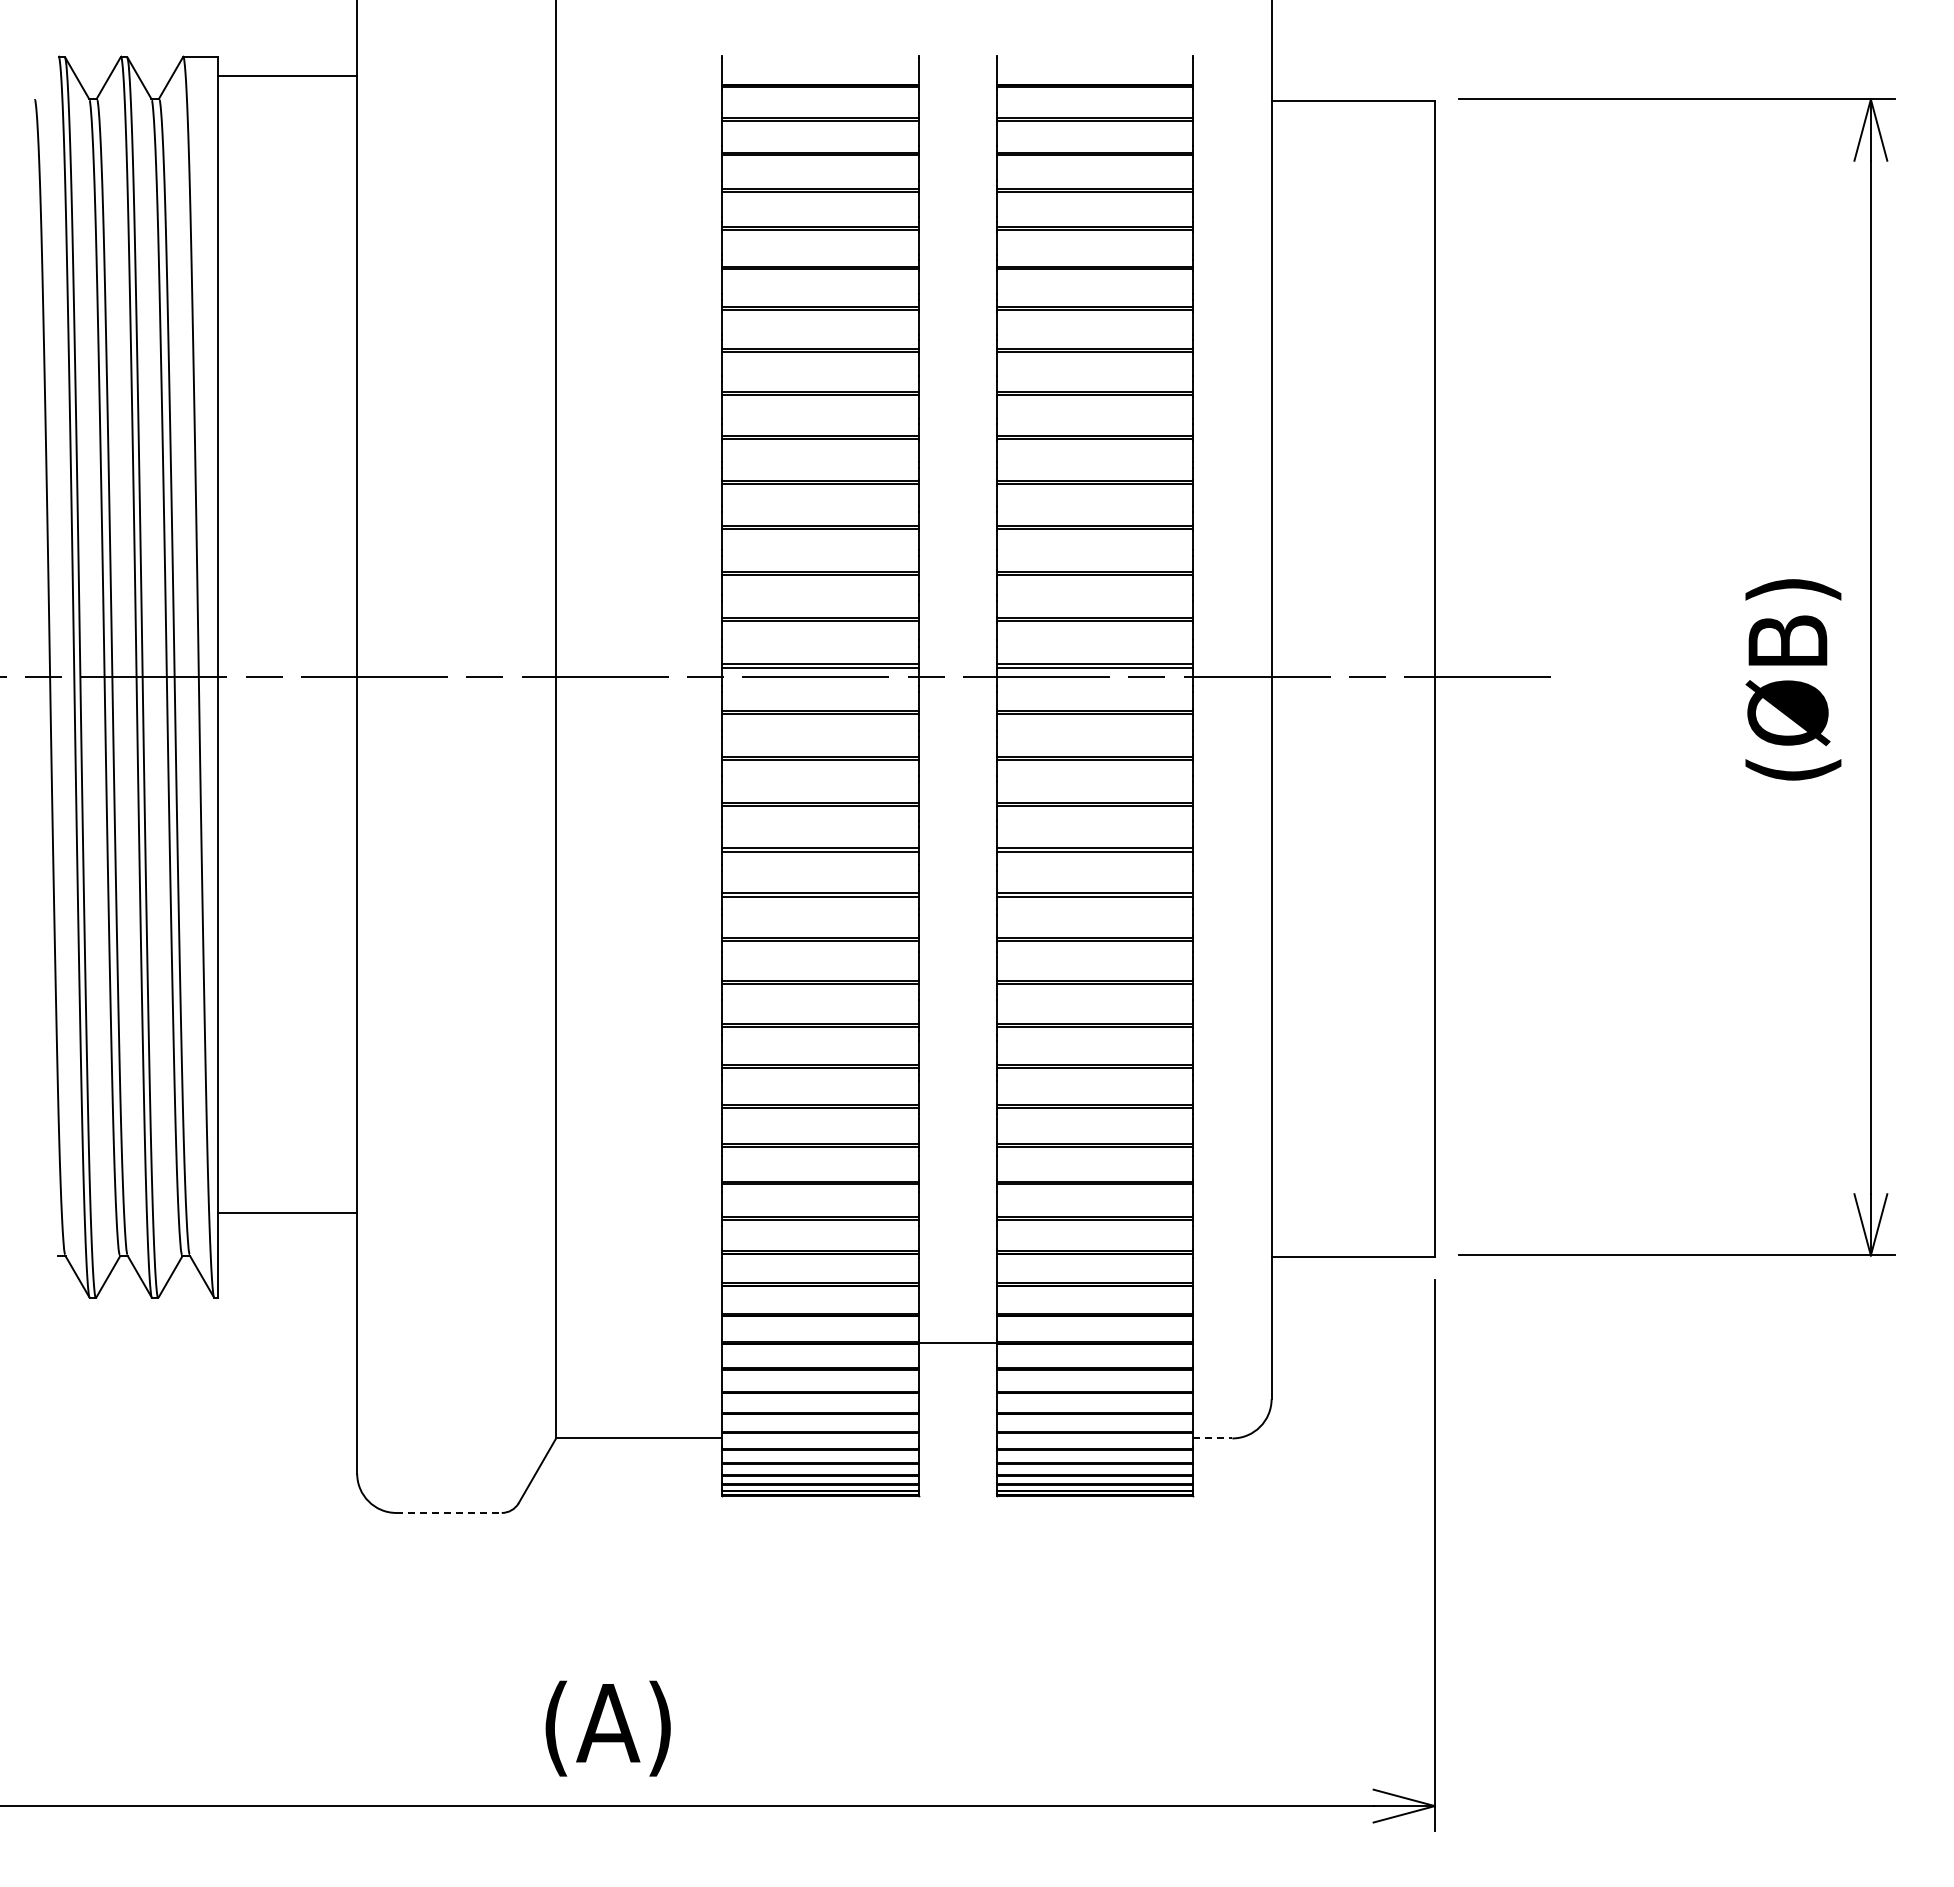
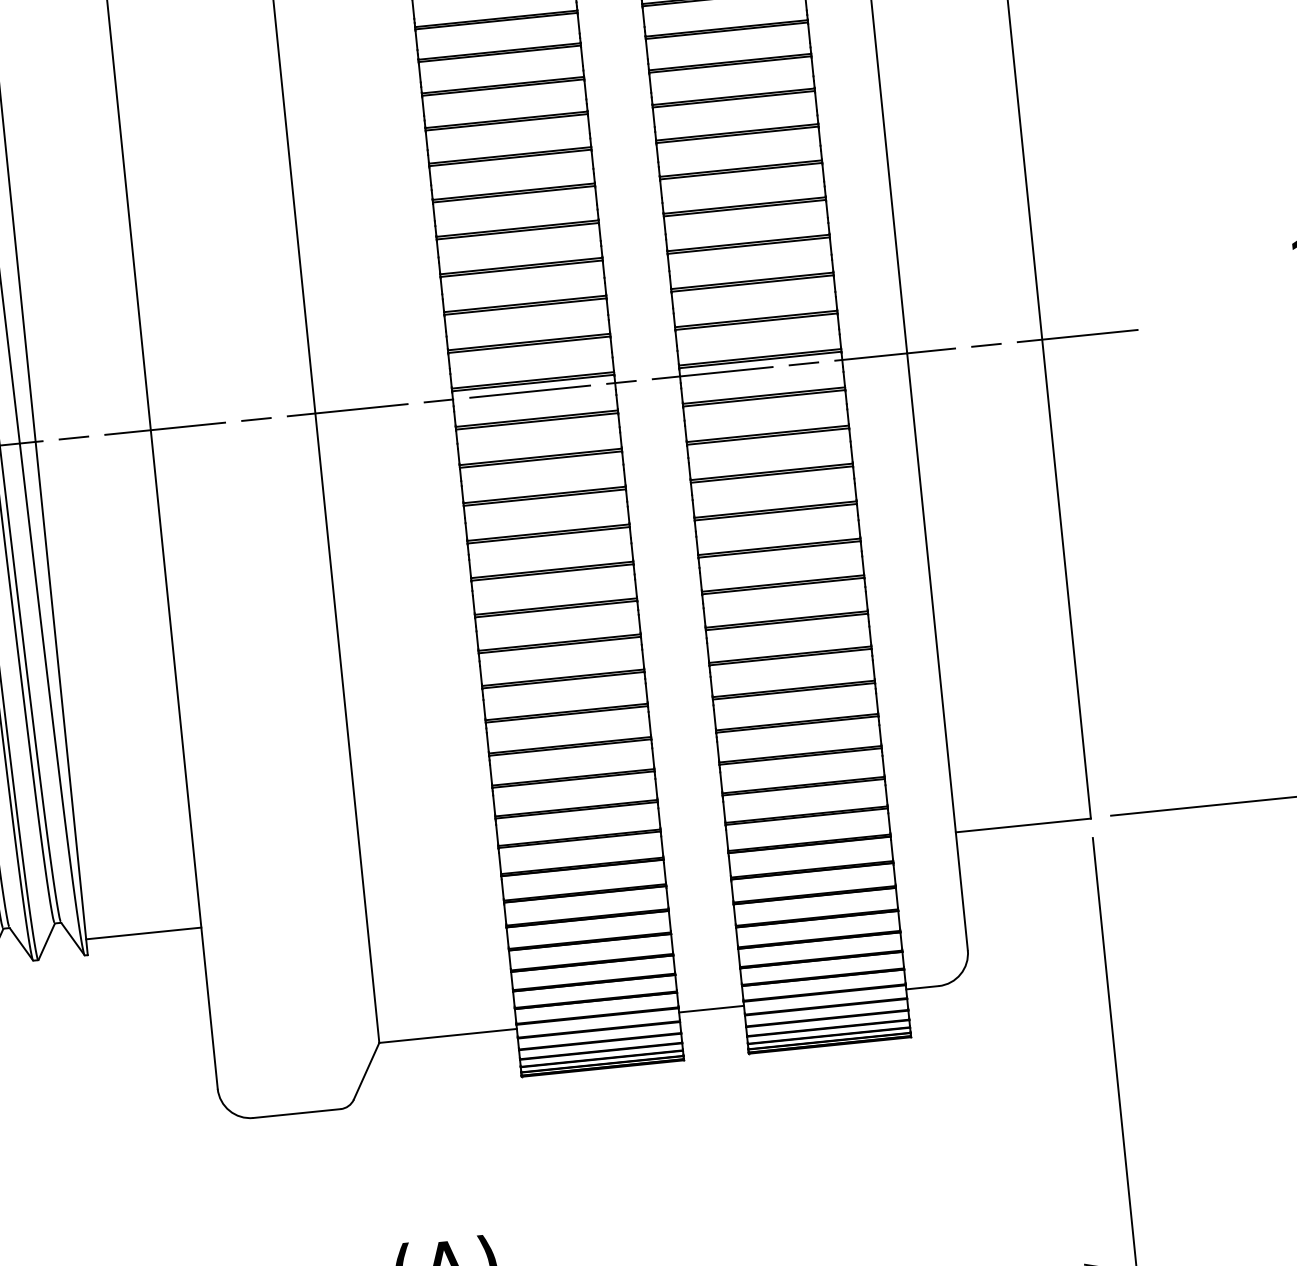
line: (287, 1212) -> (143, 933), moved
line: (957, 1343) -> (711, 1009), moved
line: (1212, 1438) -> (922, 987), dashed -> solid
line: (449, 1512) -> (297, 1113), dashed -> solid

